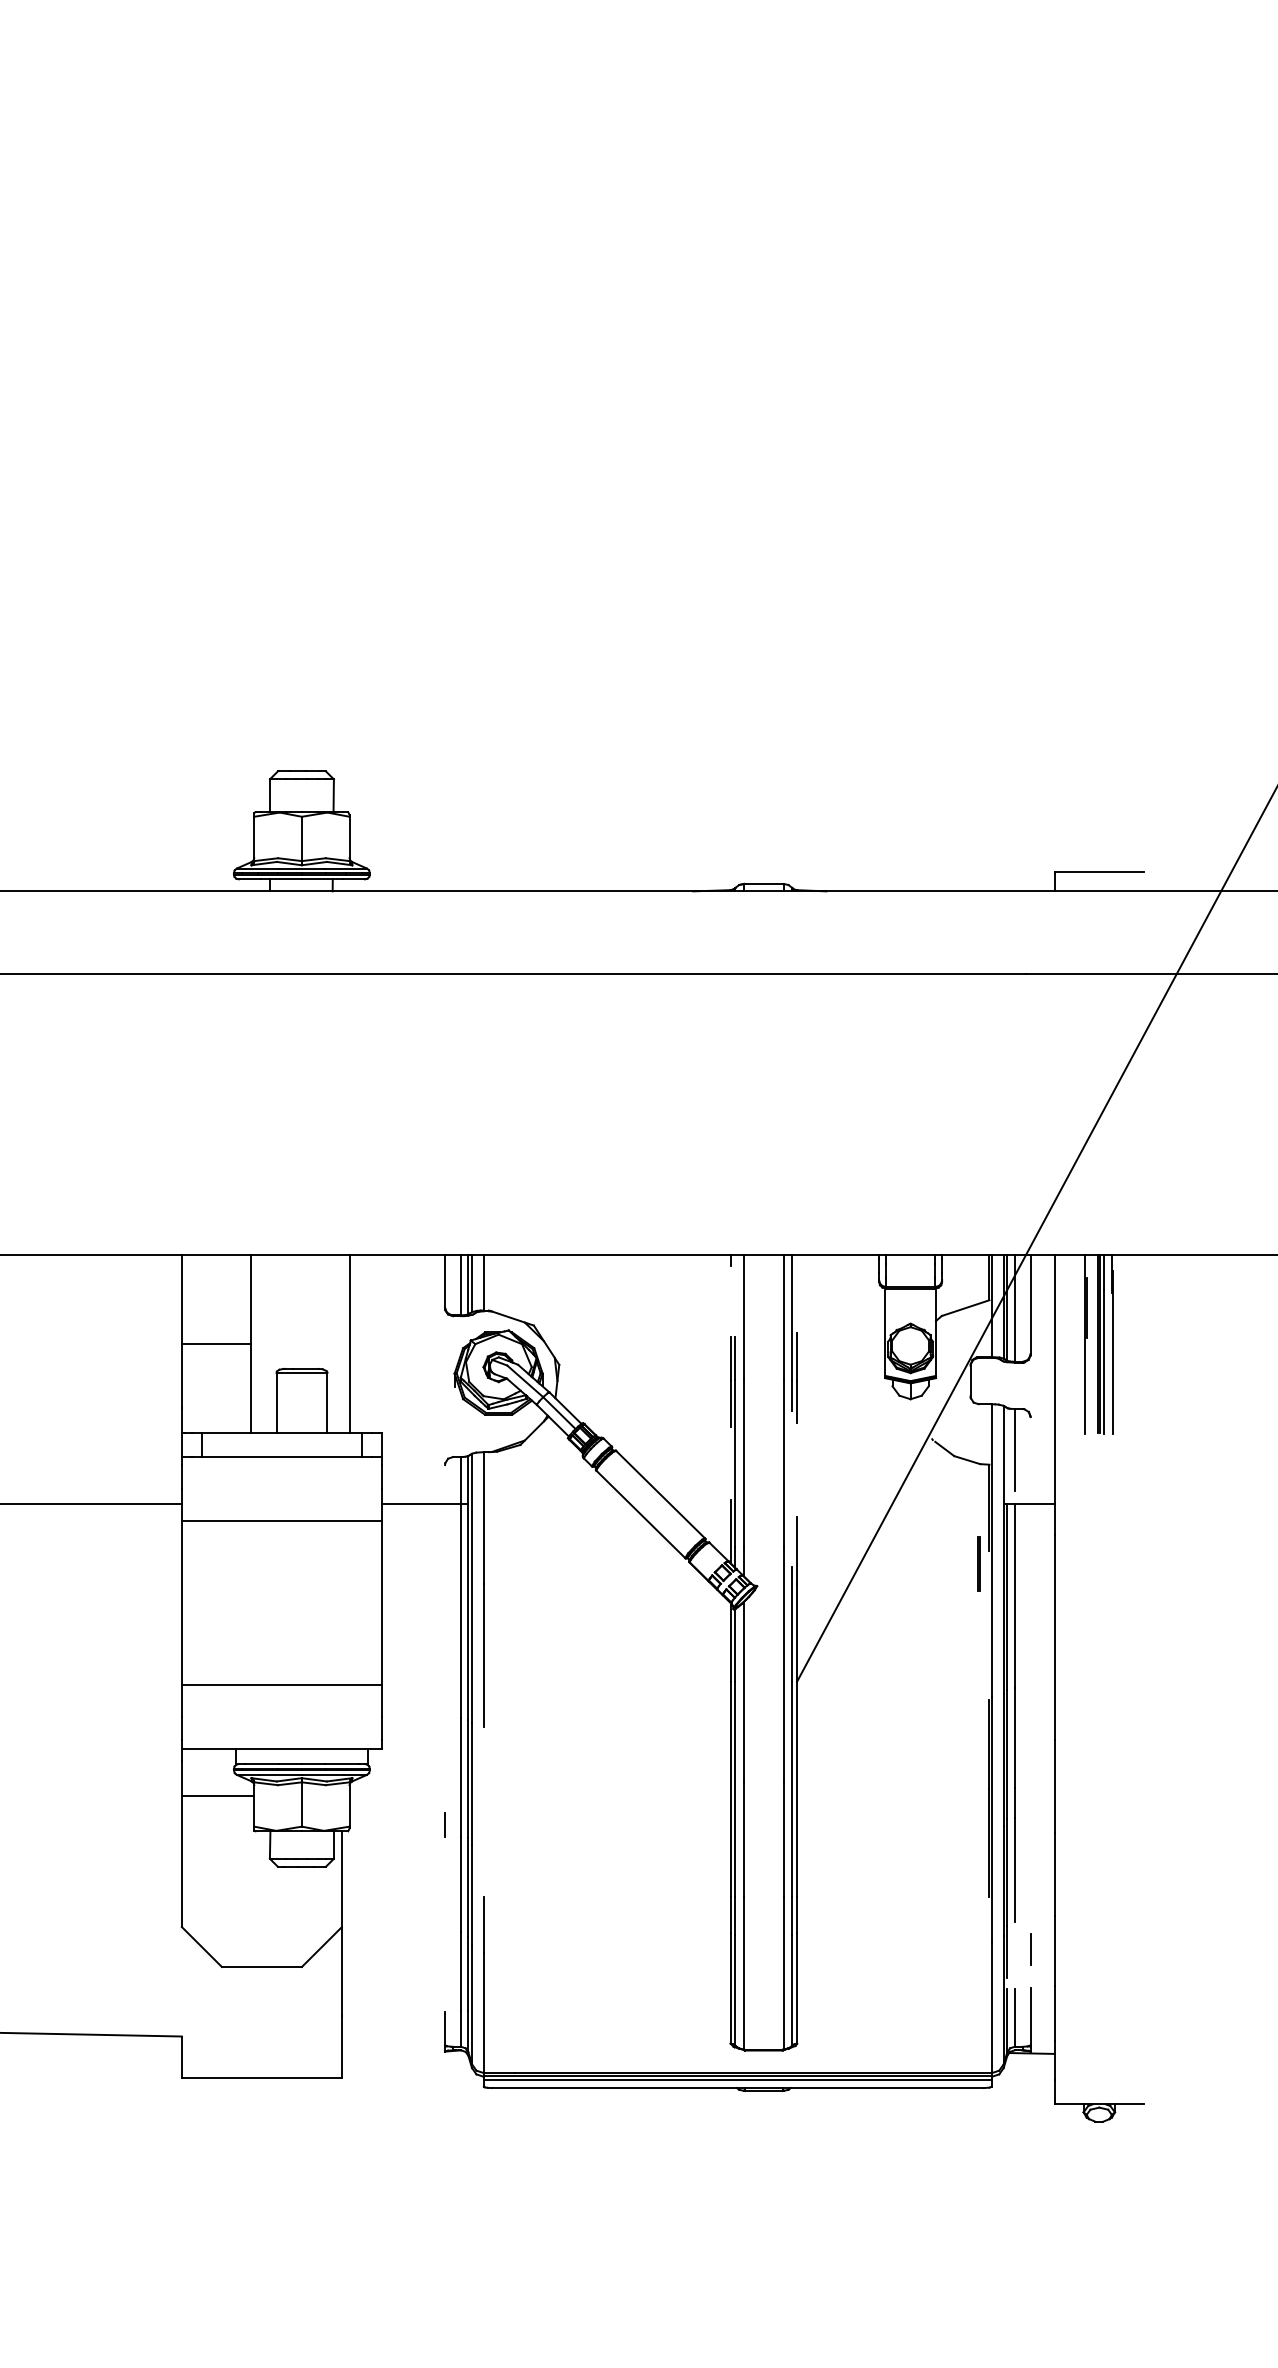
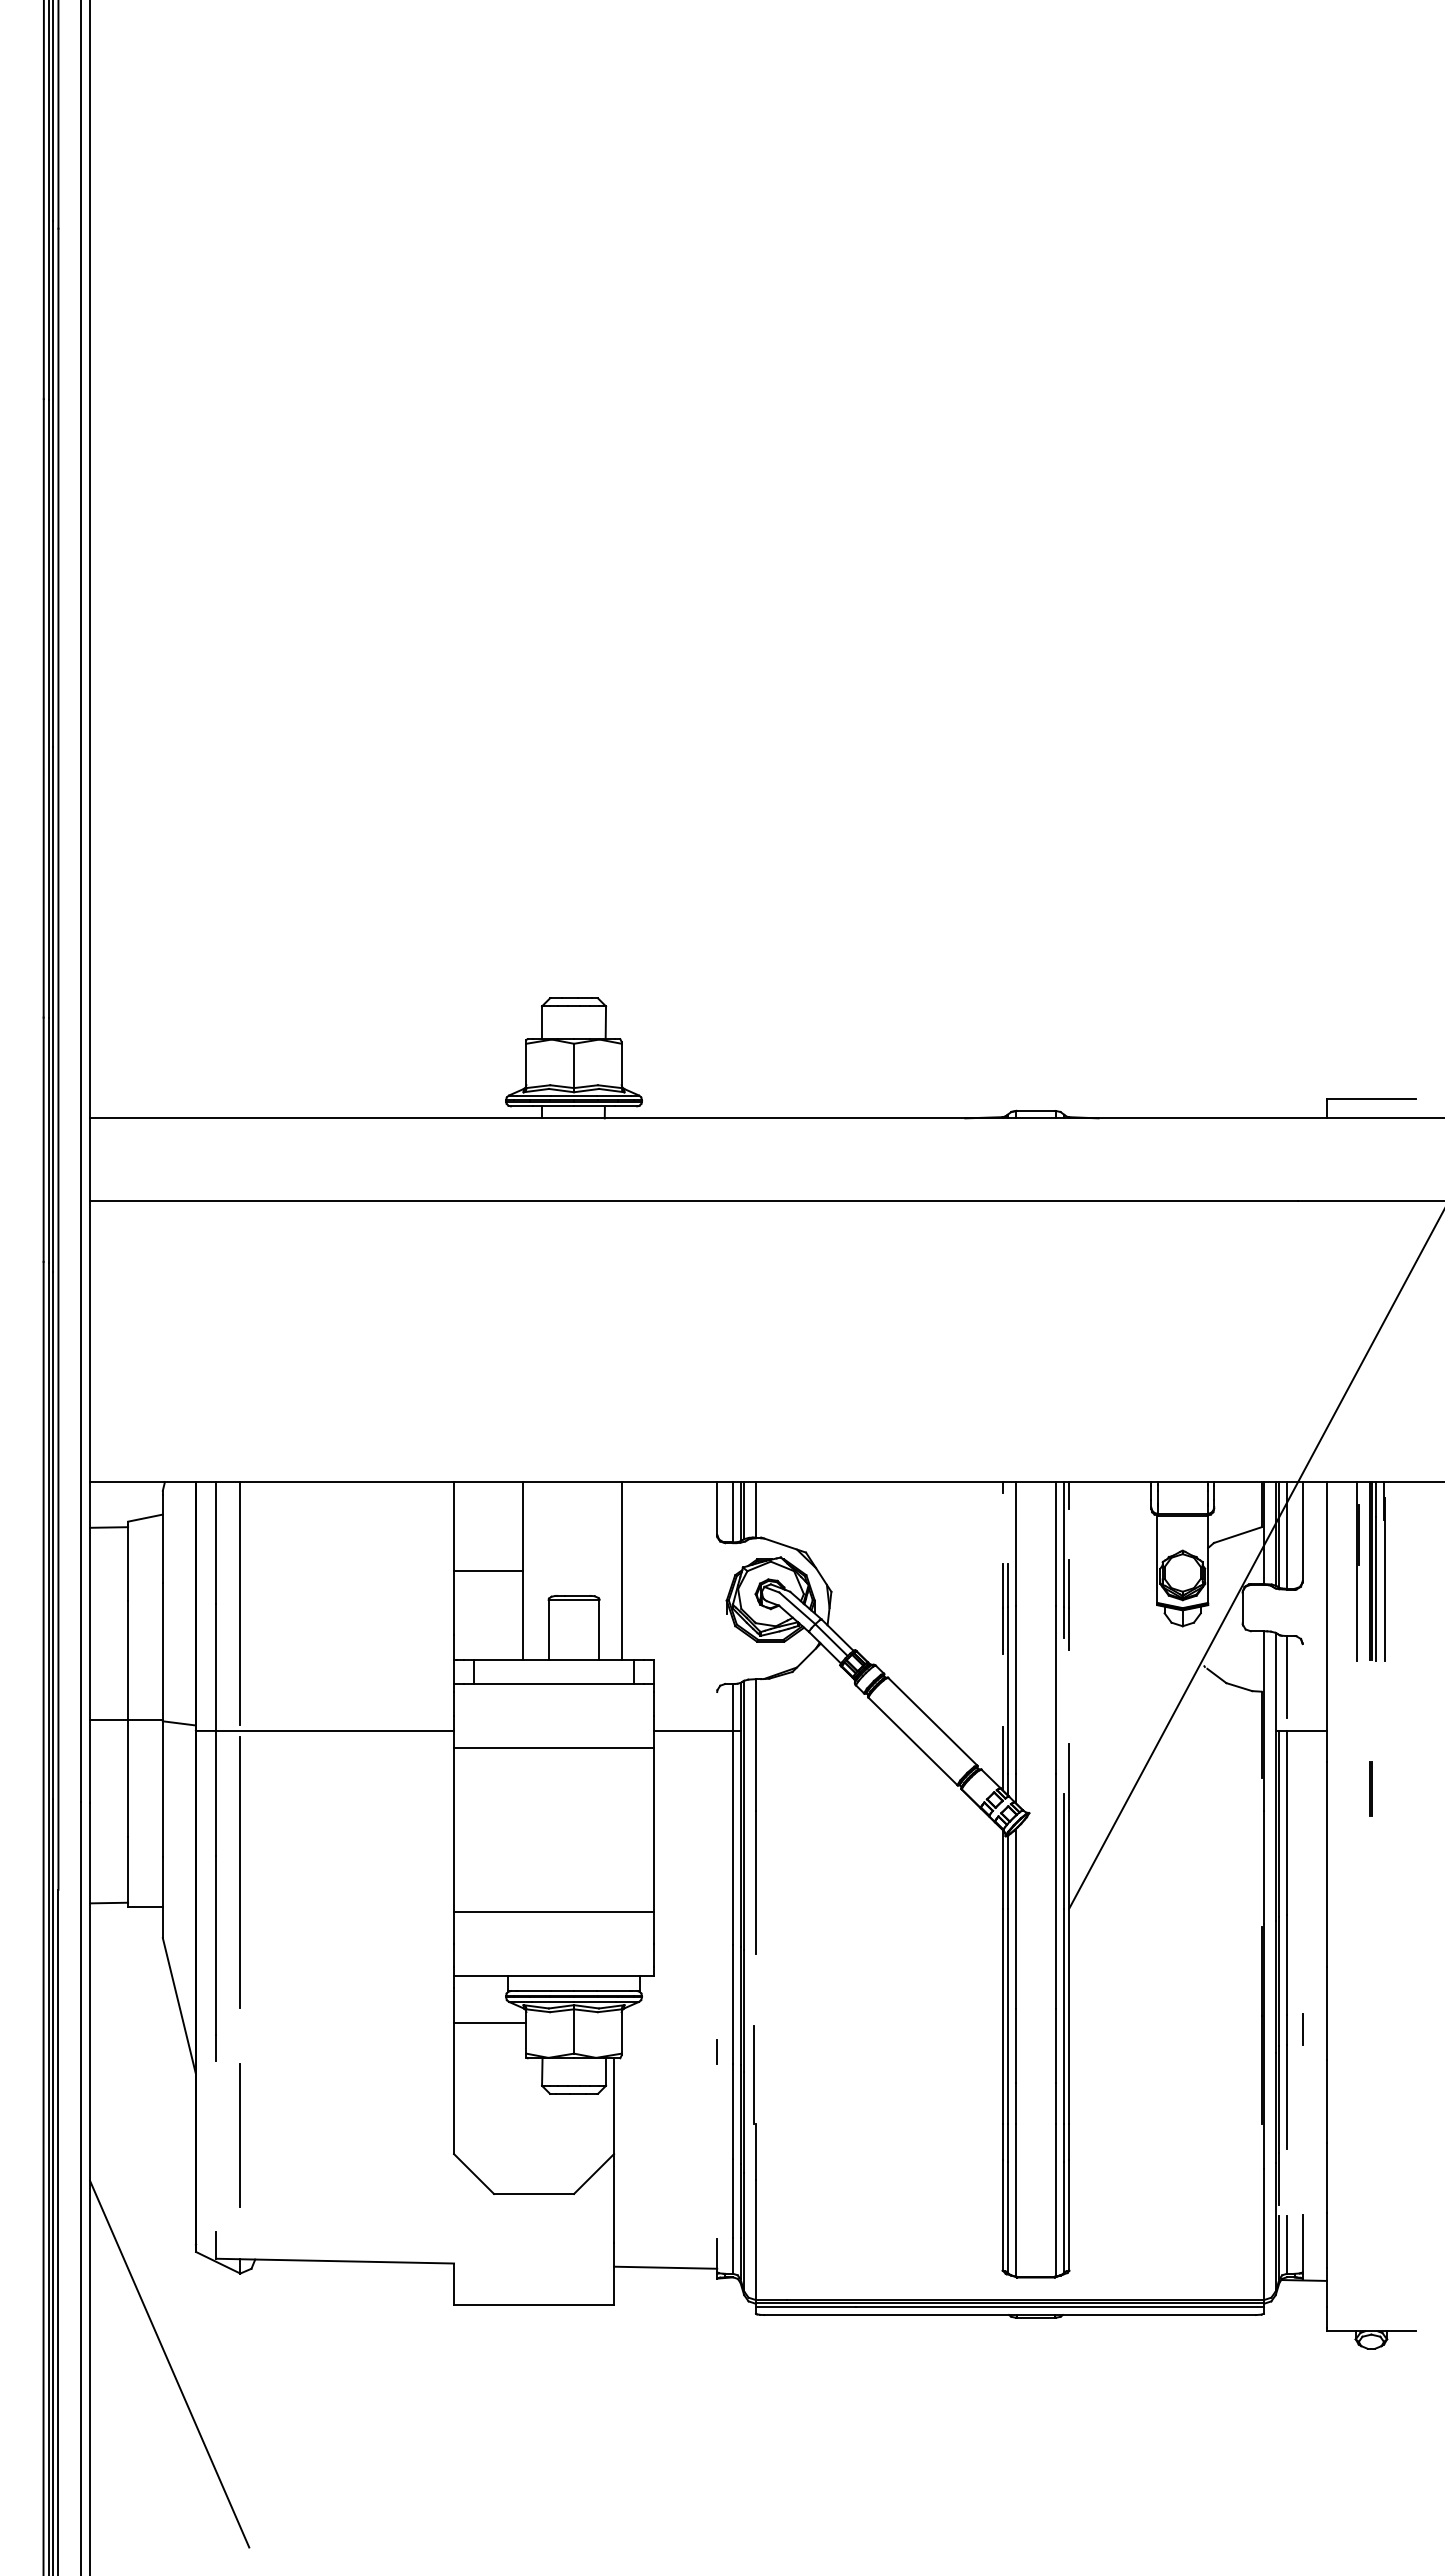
line: (797, 1268) -> (1069, 1495), added
line: (978, 1563) -> (1370, 1788), moved
line: (481, 1847) -> (753, 2074), added
line: (1030, 1949) -> (1302, 2029), moved
line: (393, 2040) -> (665, 2267), added

